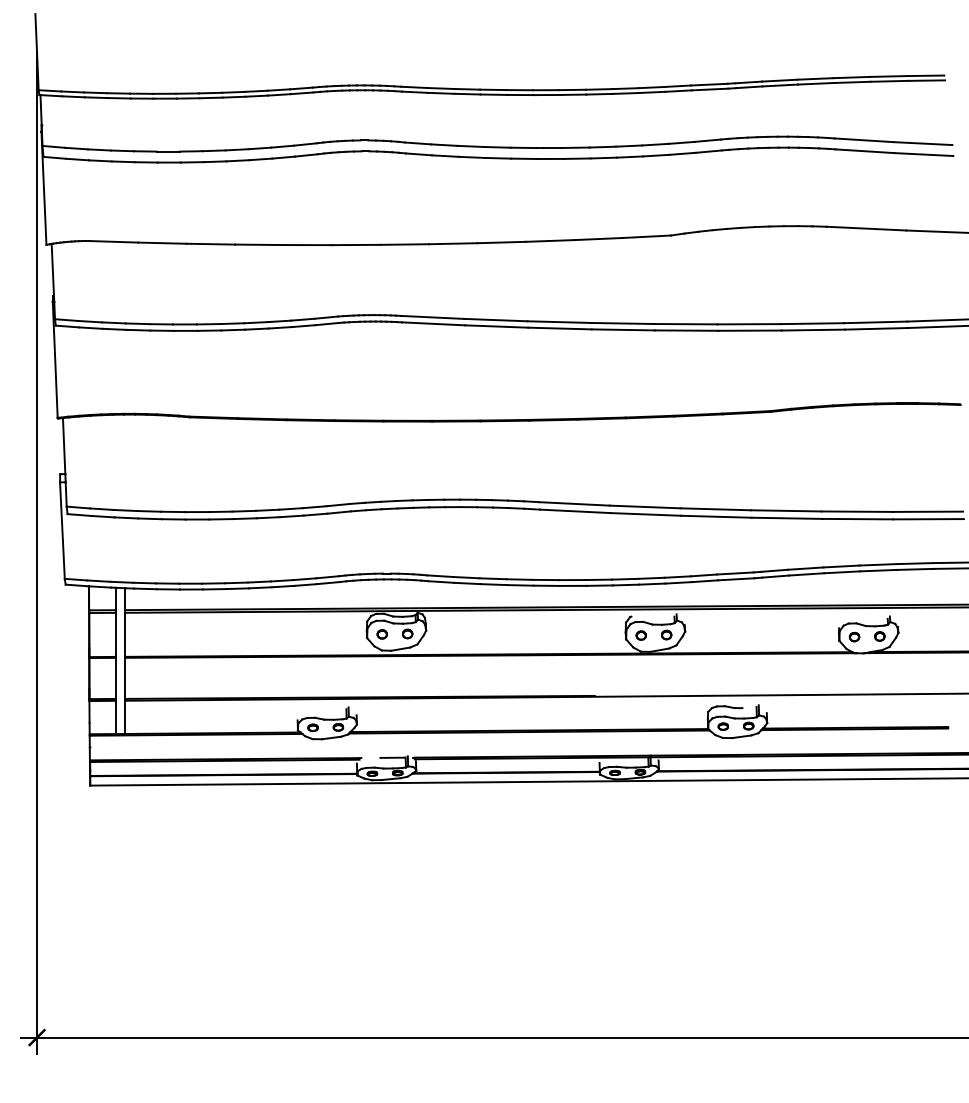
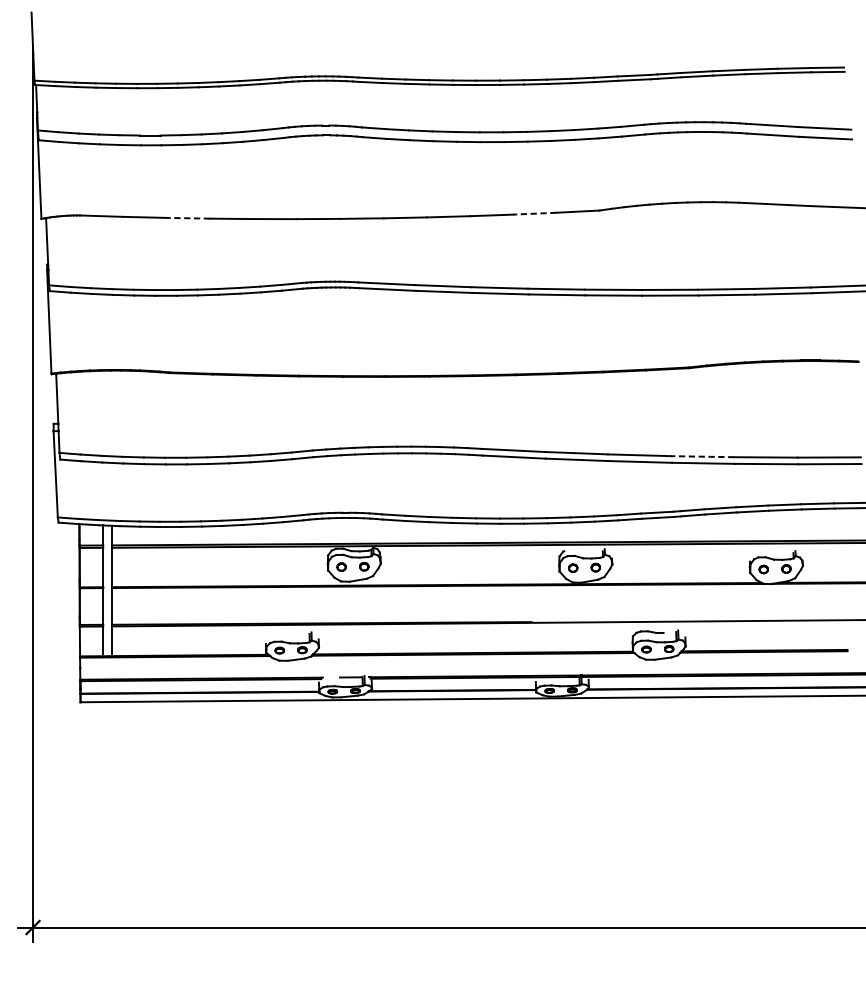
line: (598, 239) -> (534, 214), solid -> dashed
line: (210, 244) -> (188, 218), solid -> dashed
line: (785, 510) -> (702, 456), solid -> dashed

